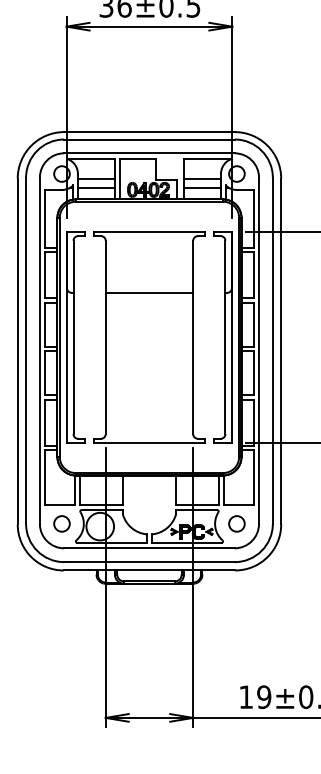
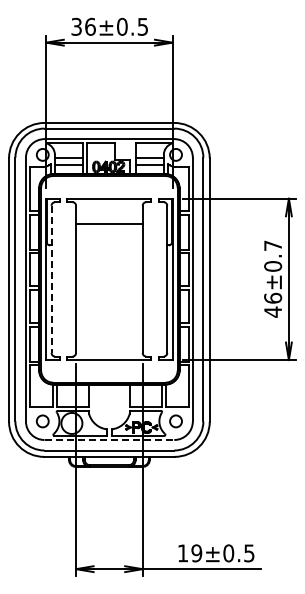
line: (149, 292) -> (109, 224), moved
line: (73, 337) -> (51, 279), solid -> dashed
line: (149, 548) -> (109, 440), solid -> dashed

